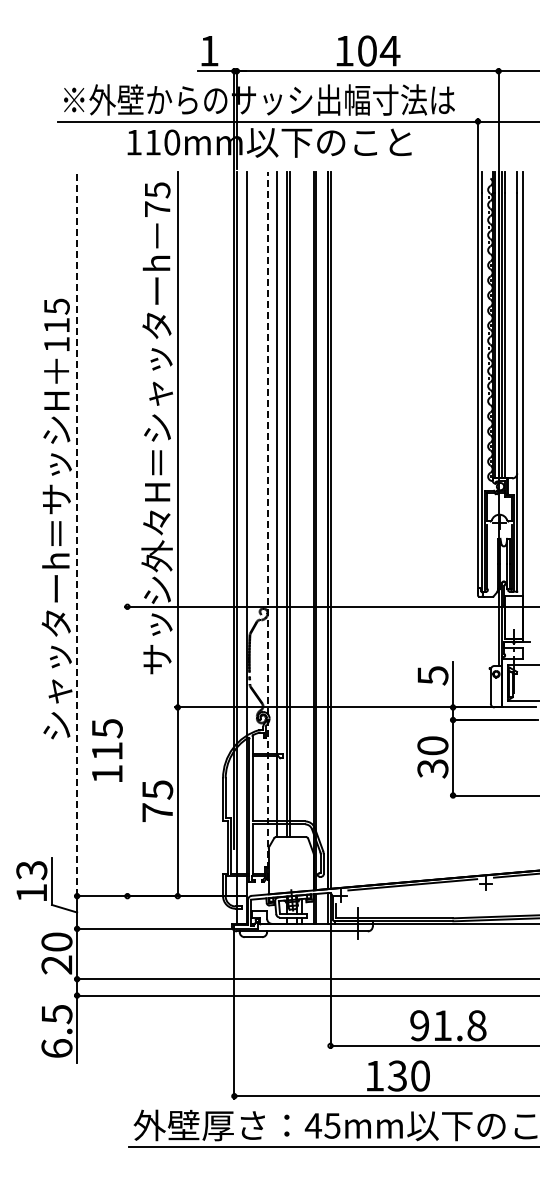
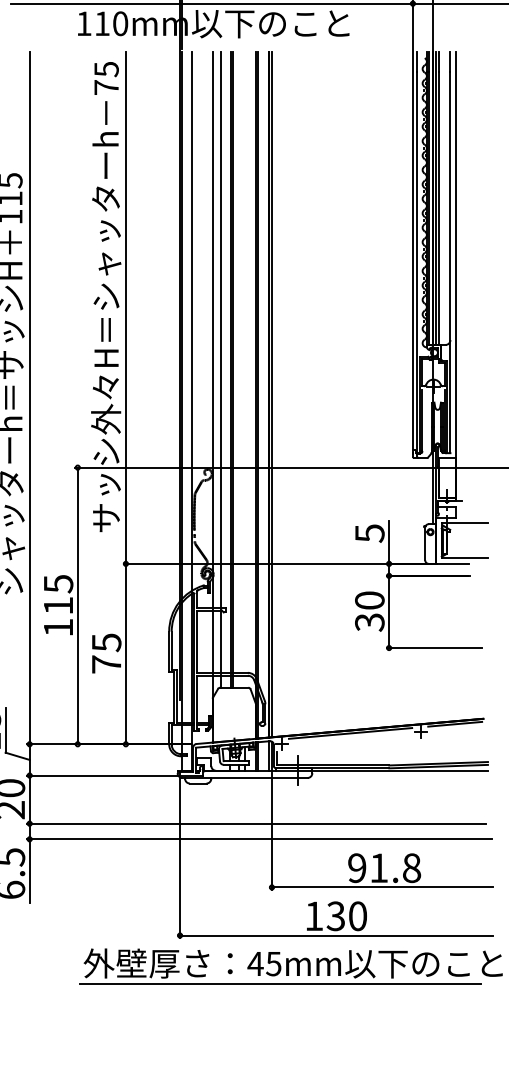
line: (268, 525) -> (212, 389), dashed -> solid
line: (77, 533) -> (30, 397), dashed -> solid
line: (127, 751) -> (77, 605), added

